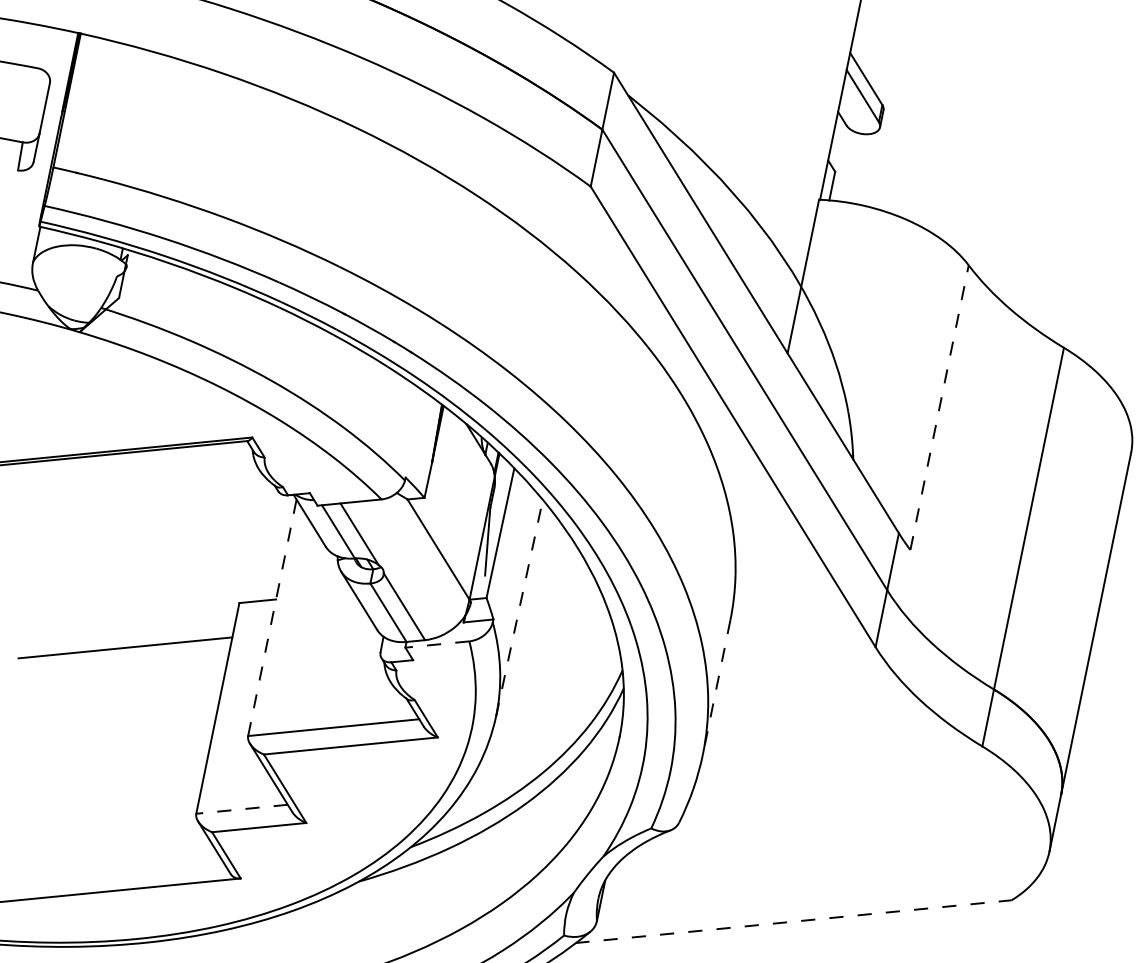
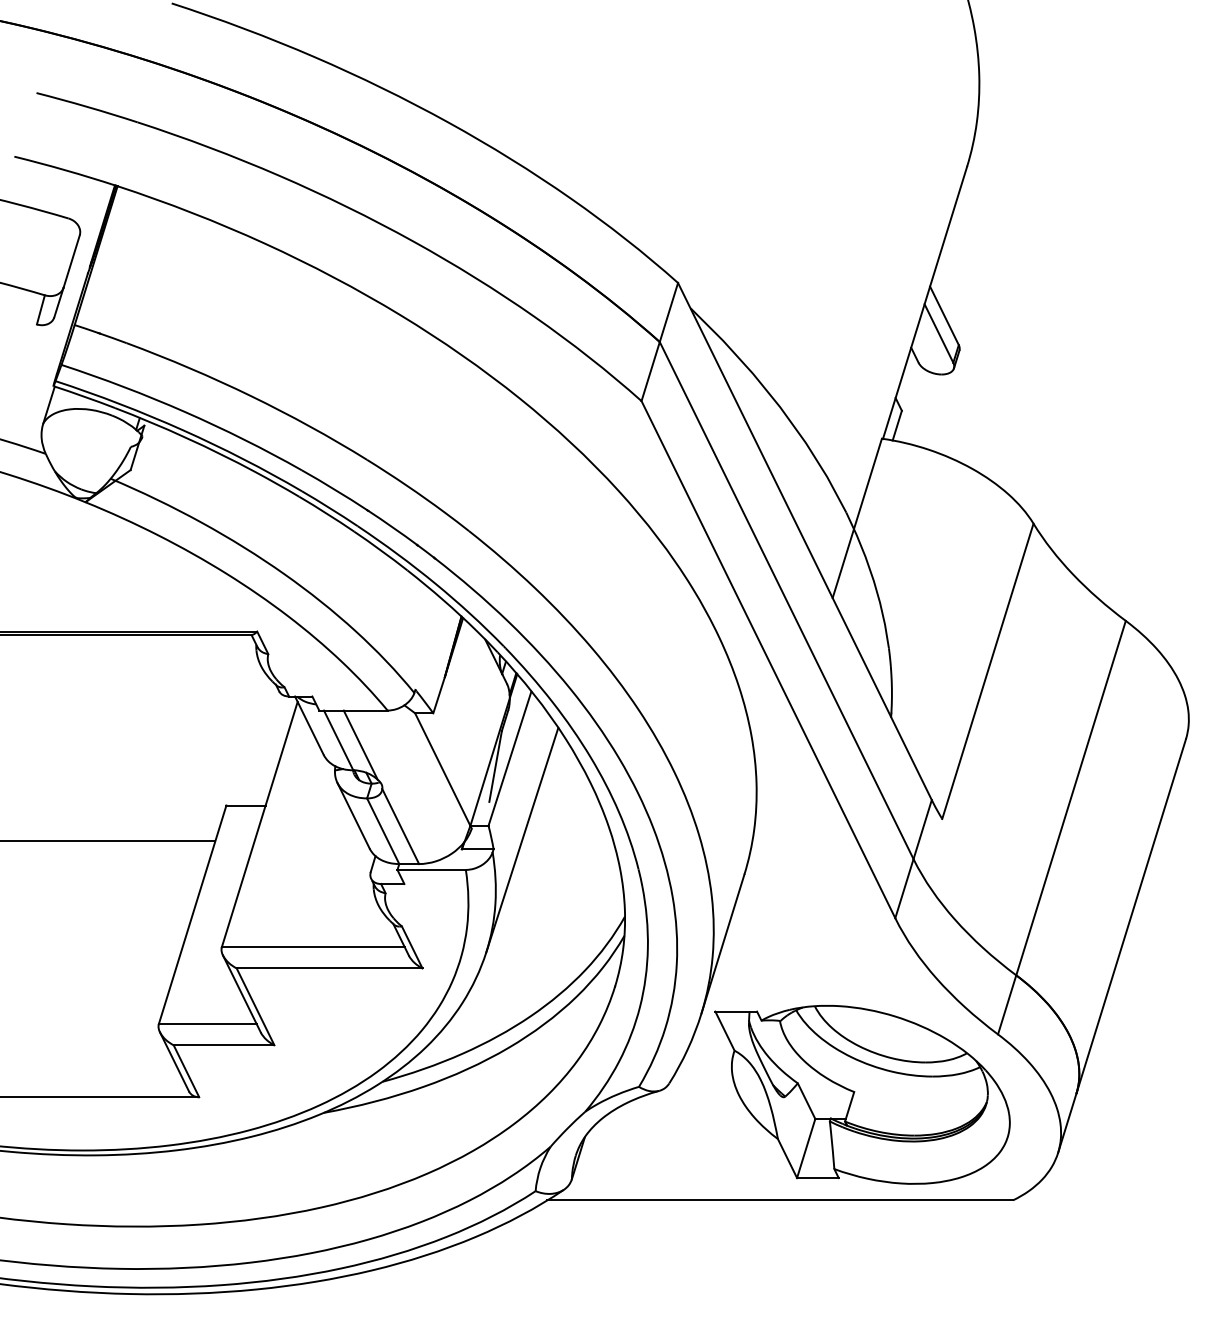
line: (939, 407) -> (987, 671), dashed -> solid
line: (519, 608) -> (522, 840), dashed -> solid
line: (272, 617) -> (259, 824), dashed -> solid
line: (437, 644) -> (431, 869), dashed -> solid
line: (716, 686) -> (722, 943), dashed -> solid
line: (241, 809) -> (207, 1024), dashed -> solid
part: (861, 815) -> (862, 1094), added
line: (794, 921) -> (780, 1200), dashed -> solid

